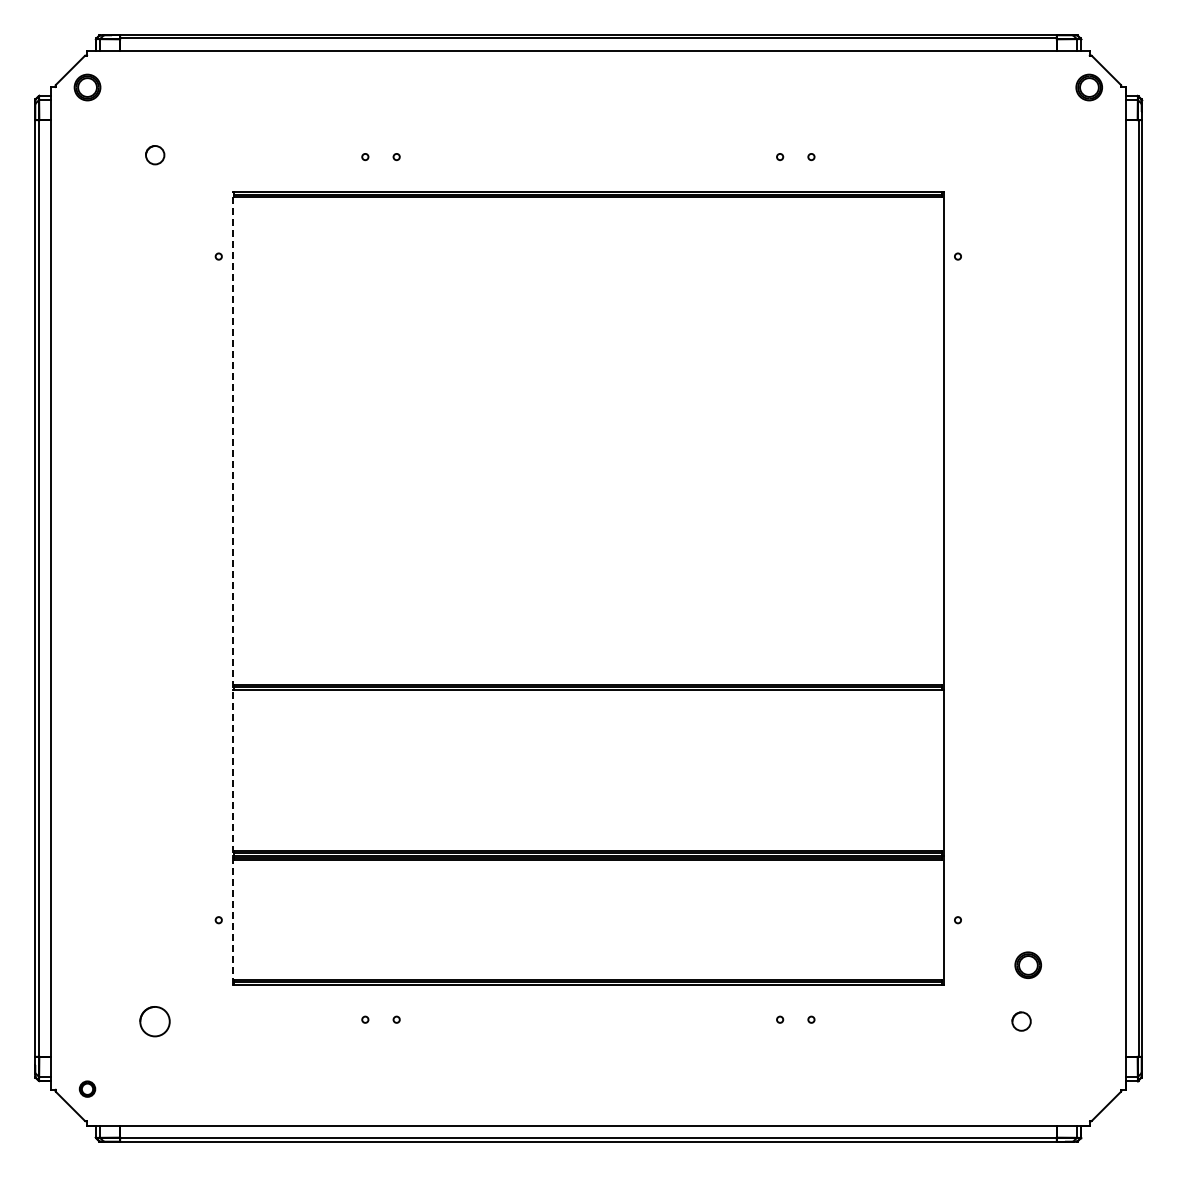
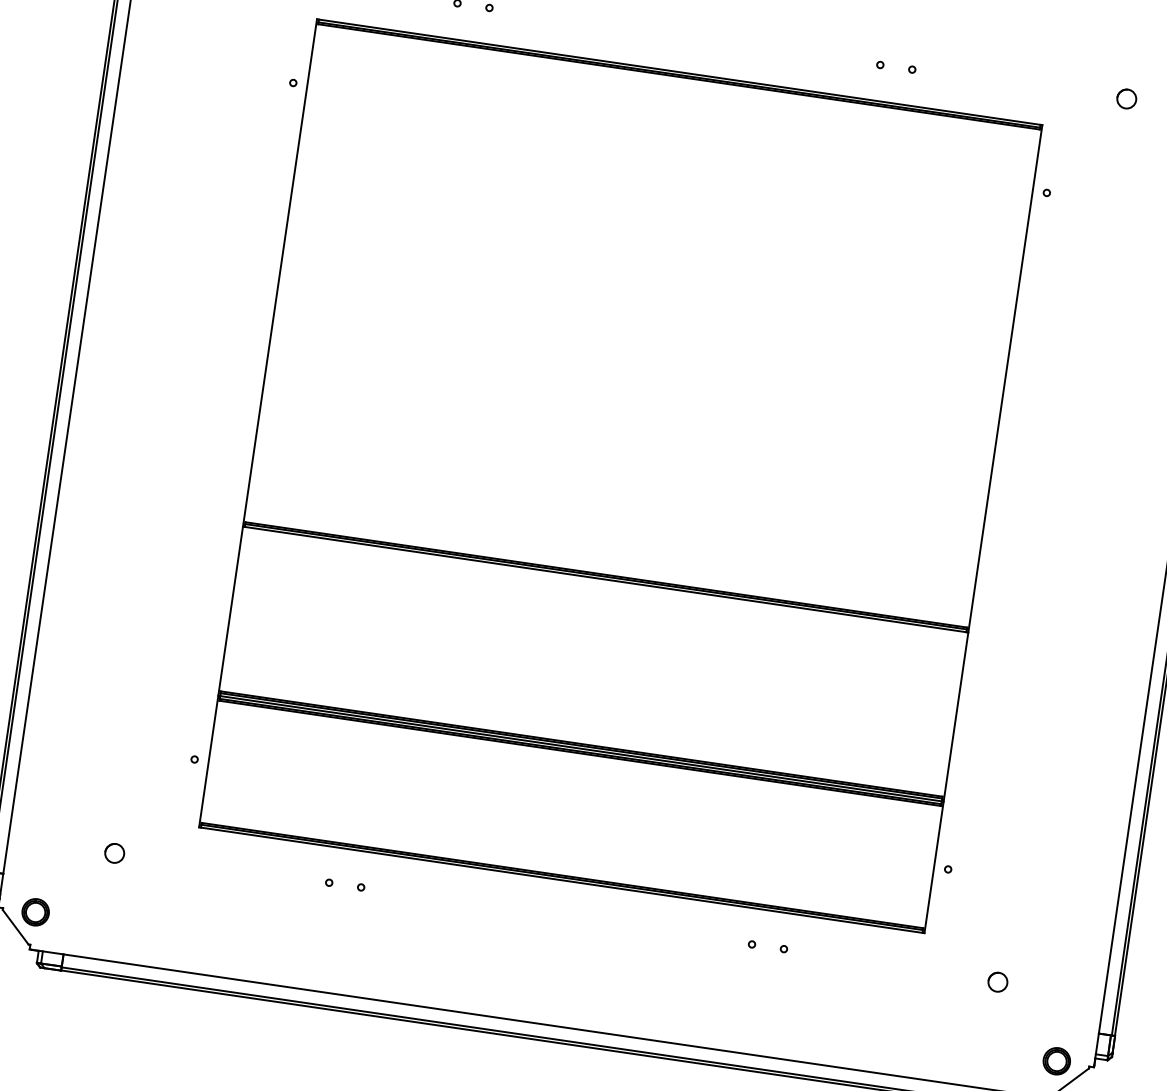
circle: (1021, 155) -> (1126, 99), added
line: (232, 587) -> (258, 422), dashed -> solid
part: (1027, 964) -> (1056, 1060), moved
circle: (155, 1021) -> (115, 853), size x0.62
part: (87, 1088) -> (35, 911), size x1.67

